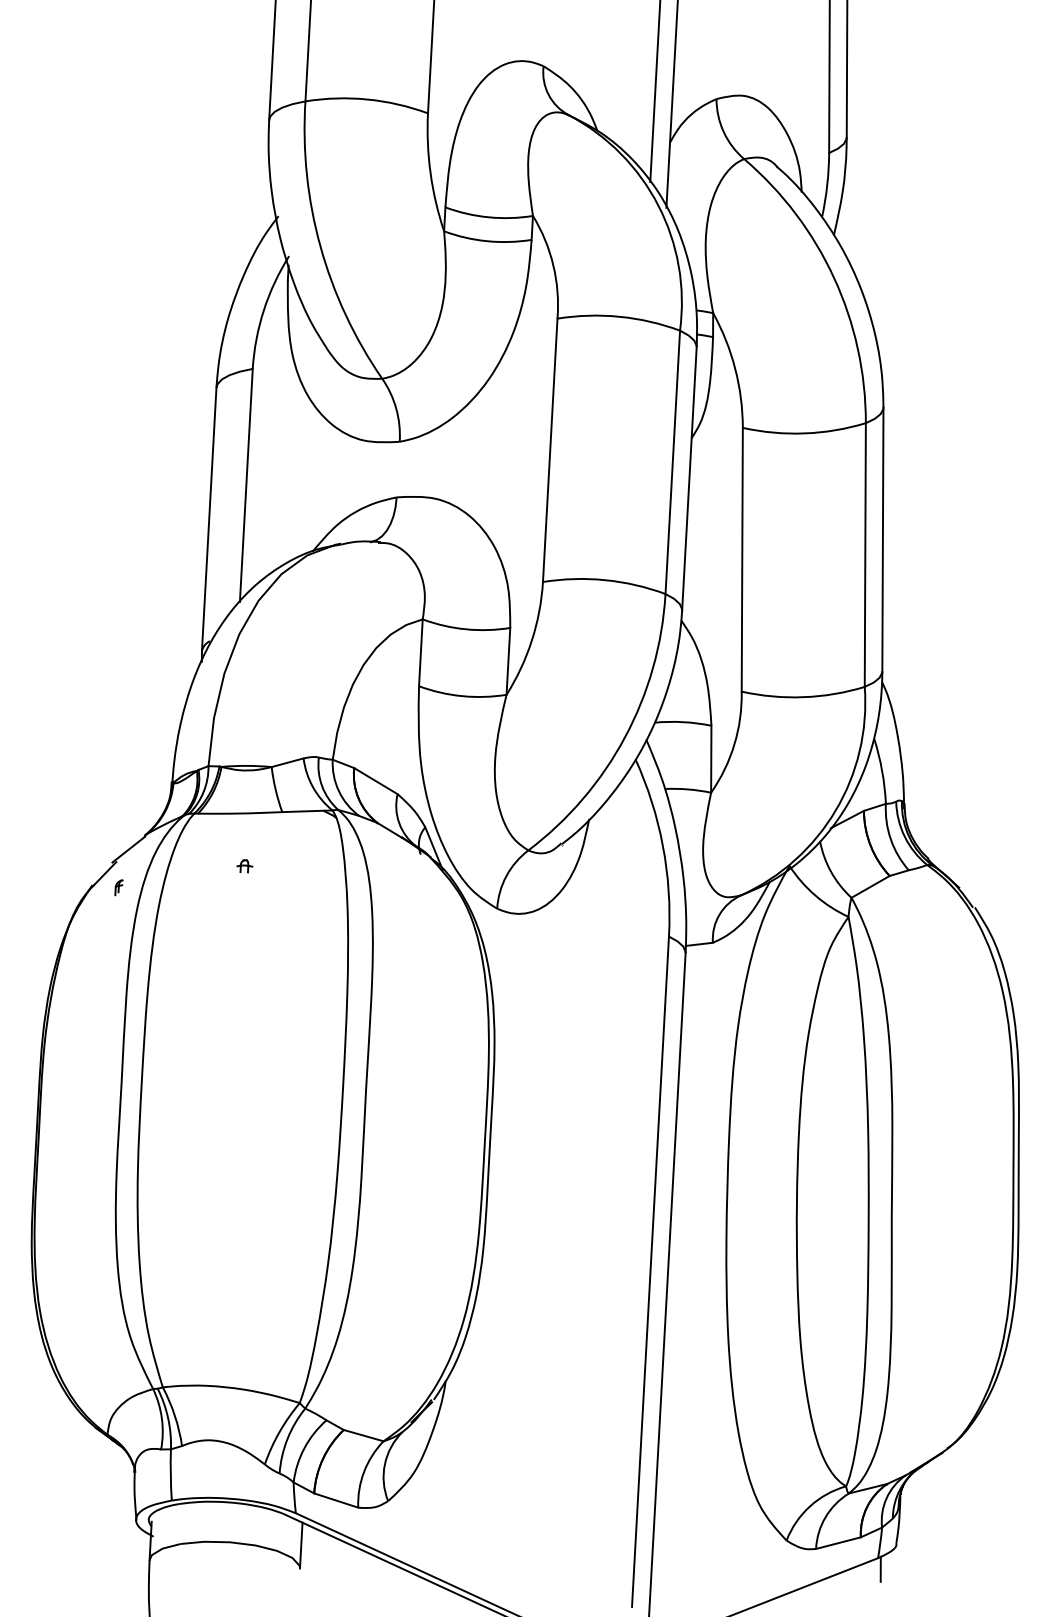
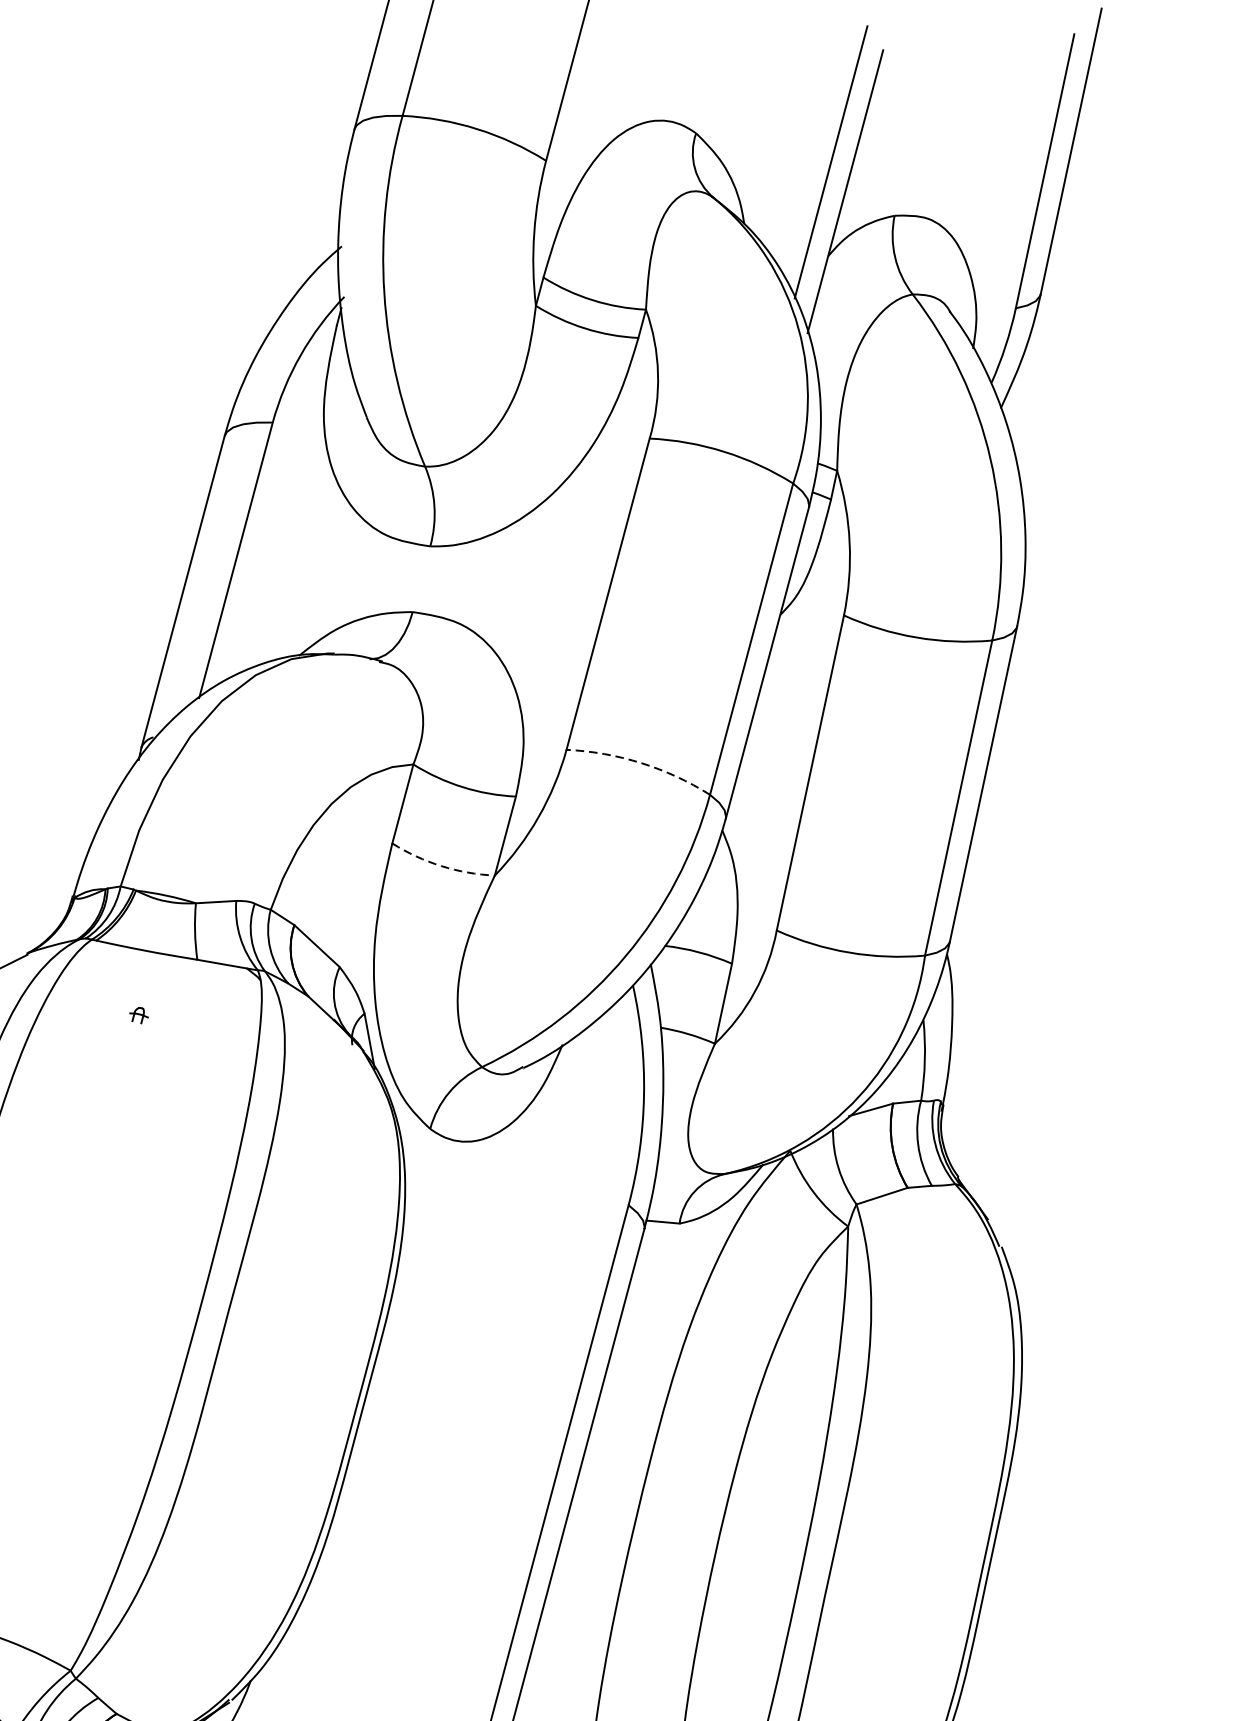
arc: (605, 580) -> (641, 763), solid -> dashed
arc: (462, 696) -> (441, 866), solid -> dashed

